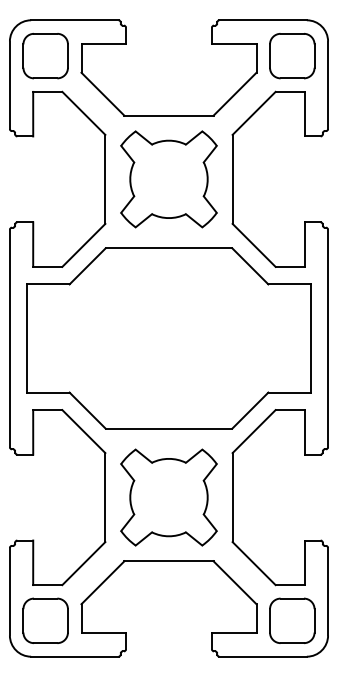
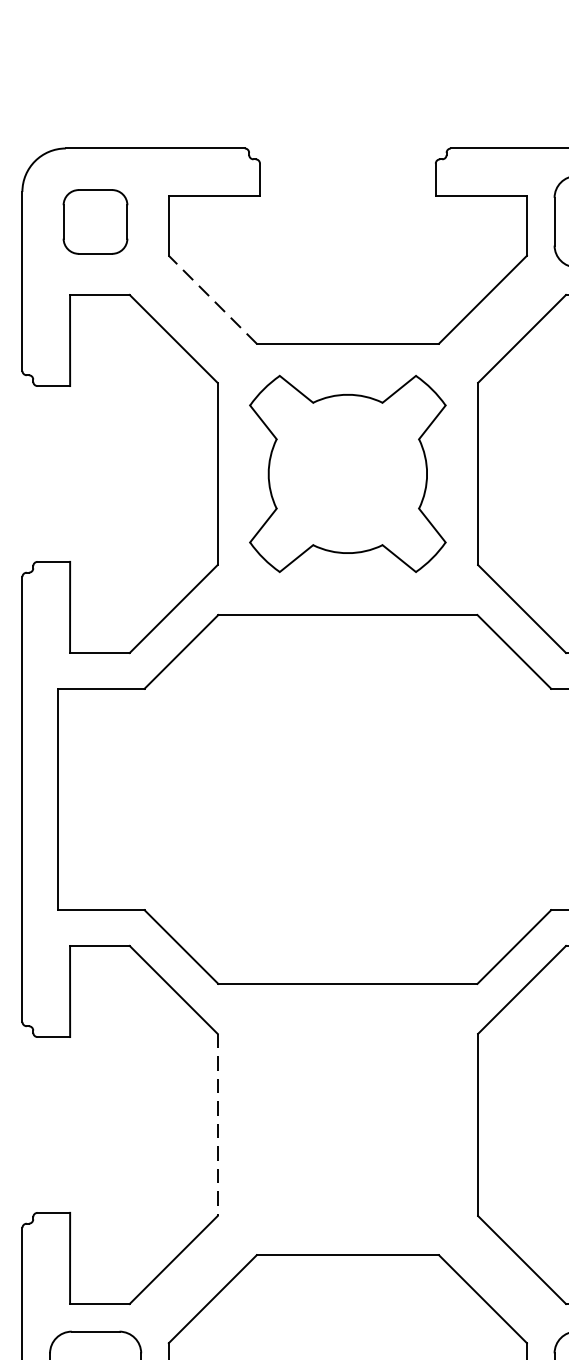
part: (45, 56) -> (95, 222), size x0.7
line: (102, 93) -> (211, 298), solid -> dashed
line: (105, 497) -> (217, 1124), solid -> dashed
part: (168, 497) -> (346, 1124), removed

